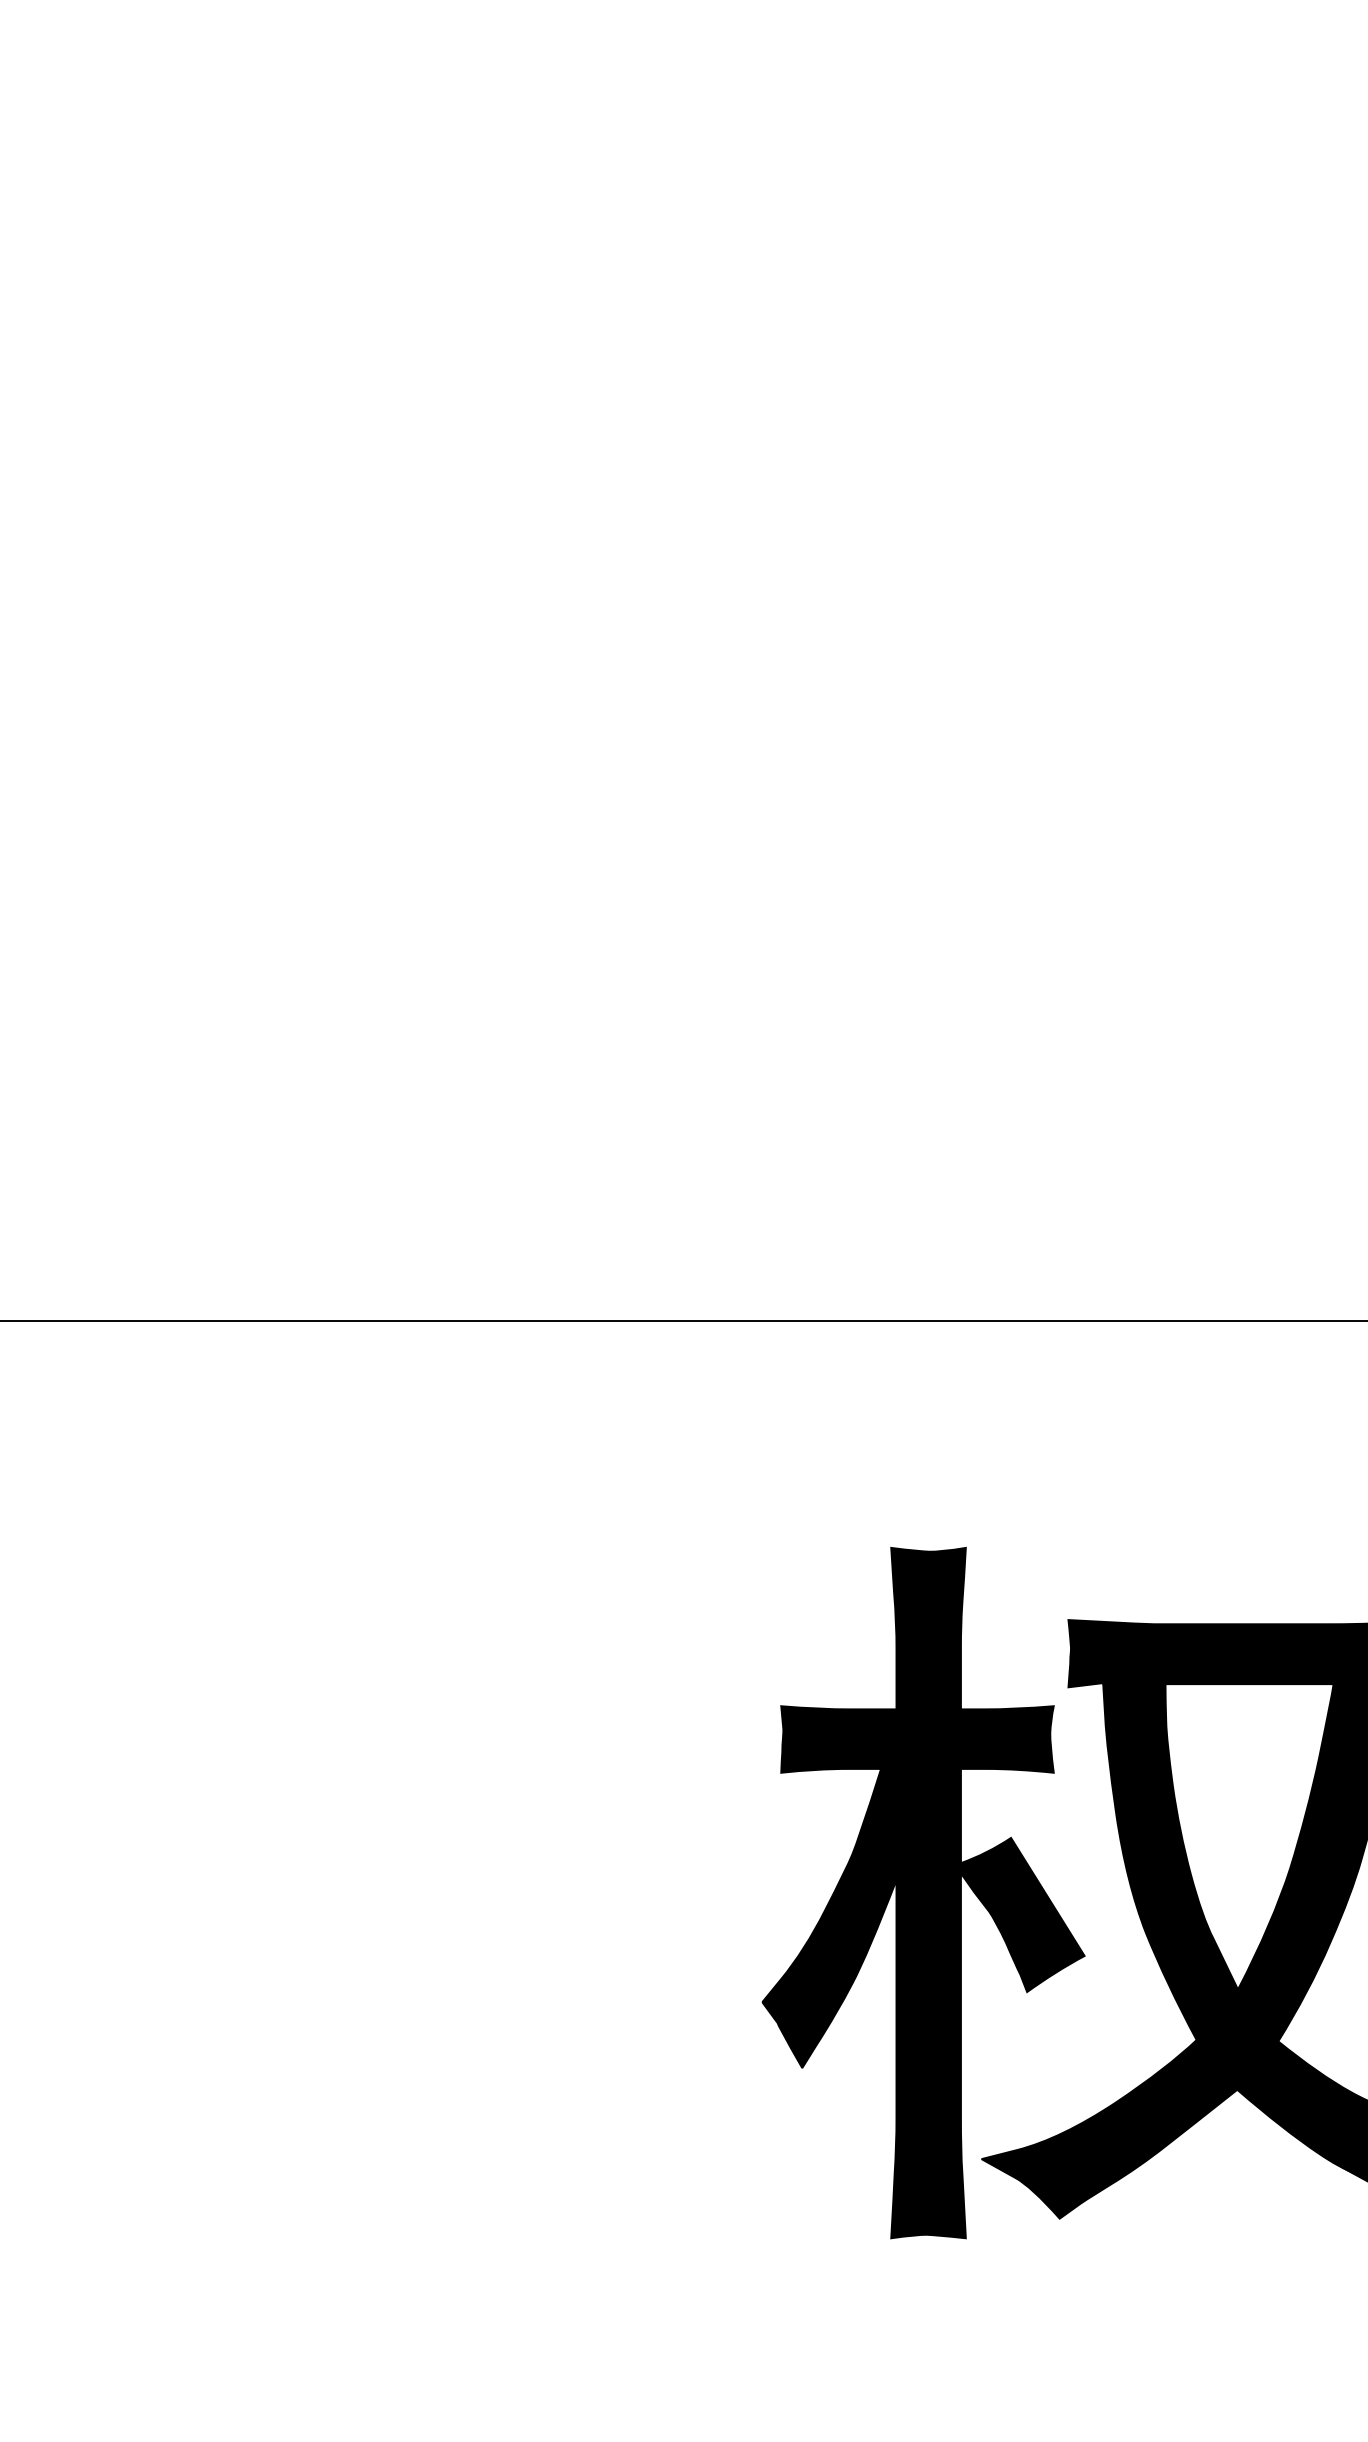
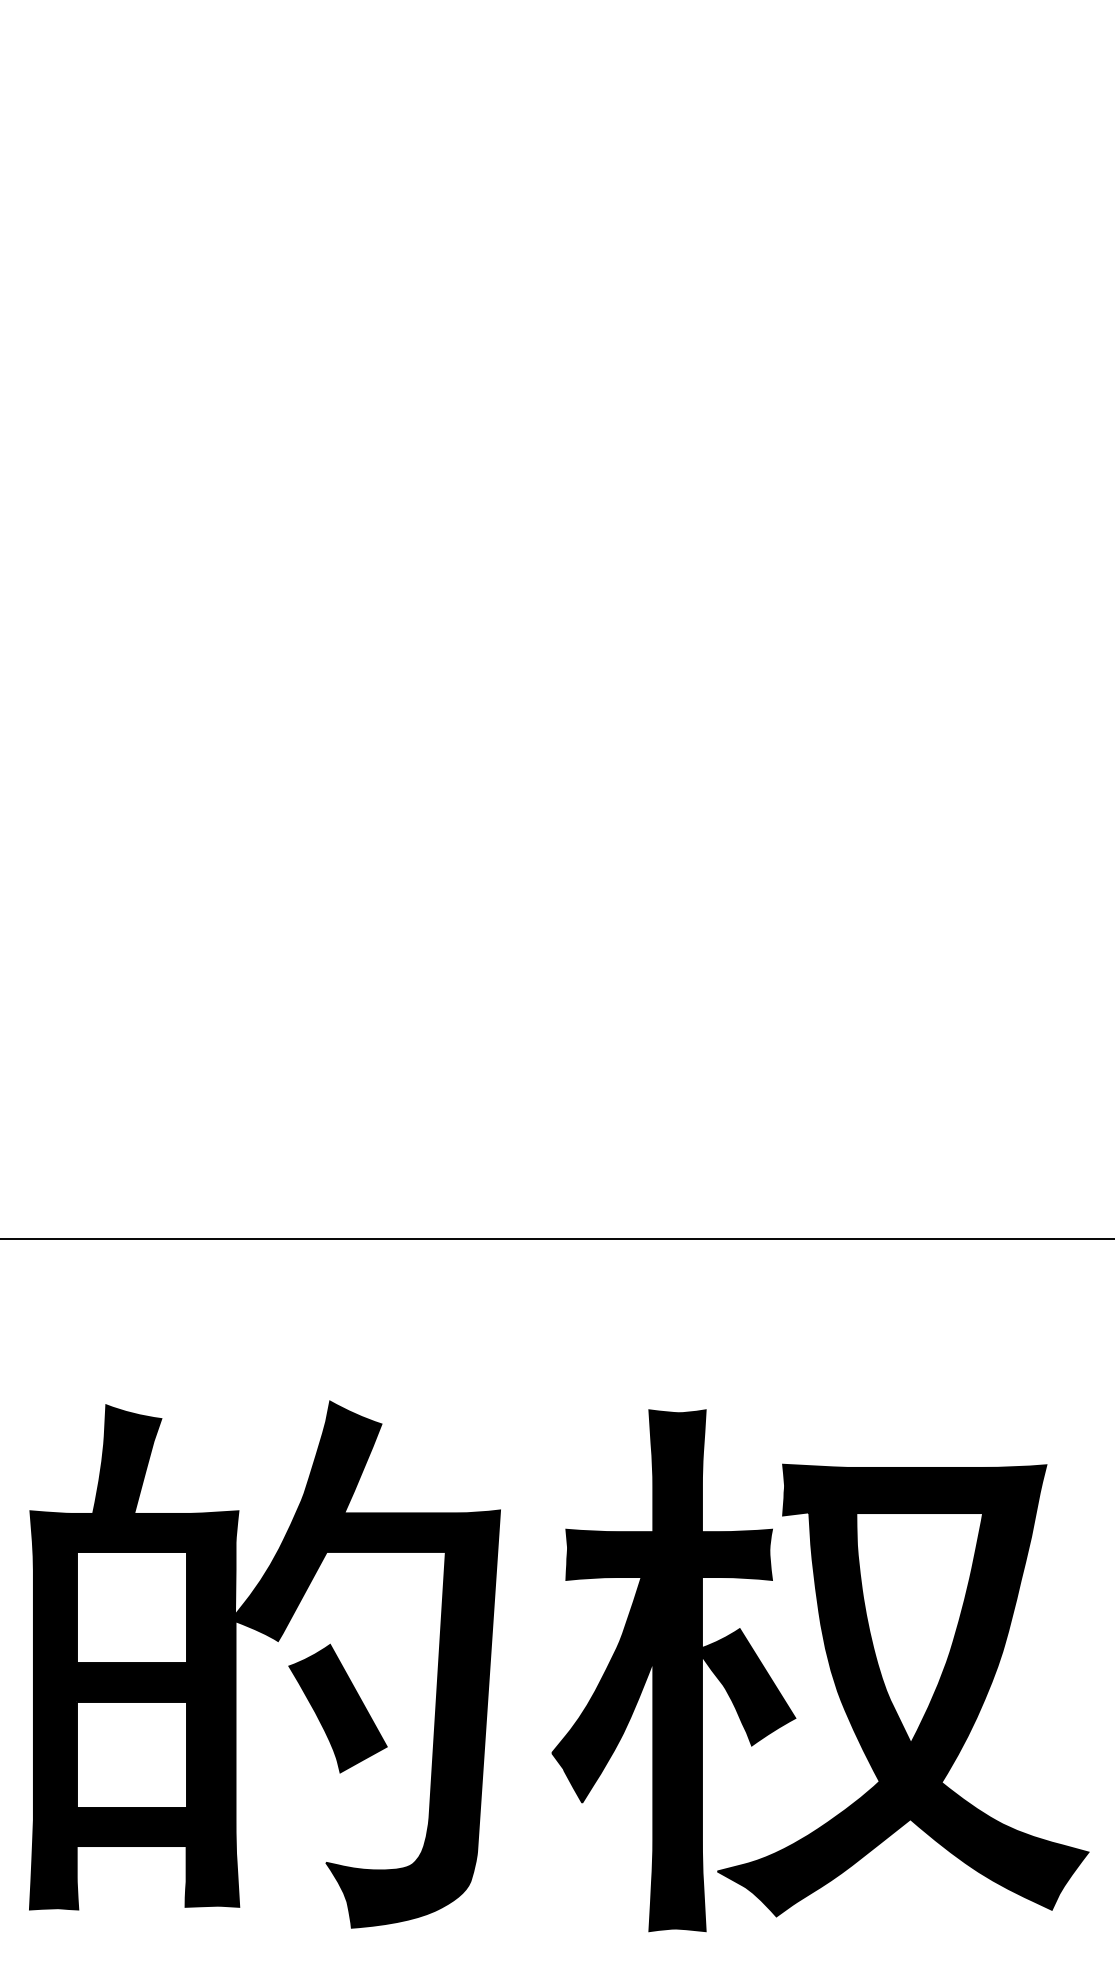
part: (412, 1886) -> (288, 1665), added

